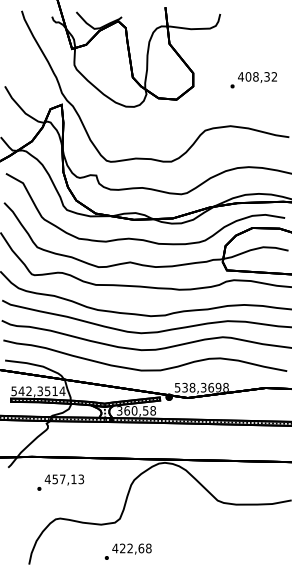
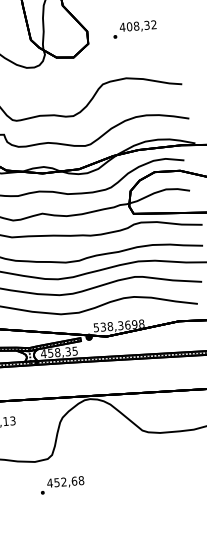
text: (253, 80) -> (134, 29), moved
text: (135, 410) -> (58, 352), 360,58 -> 458,35
text: (122, 548) -> (56, 482), 422,68 -> 452,68

